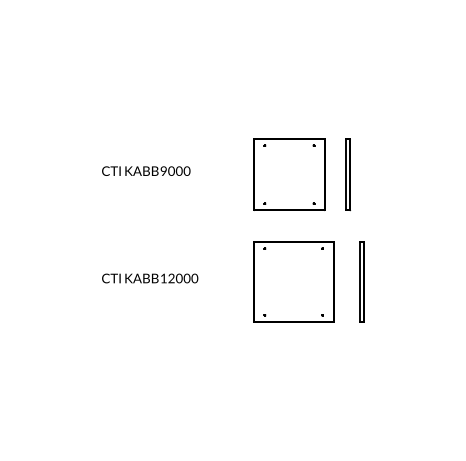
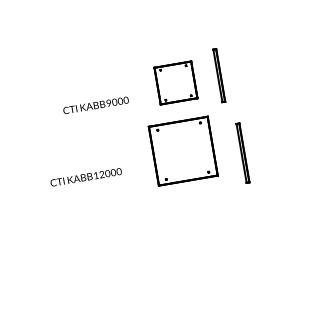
text: (146, 170) -> (96, 104), moved
part: (289, 174) -> (175, 82), size x0.7
part: (293, 281) -> (183, 150), moved

